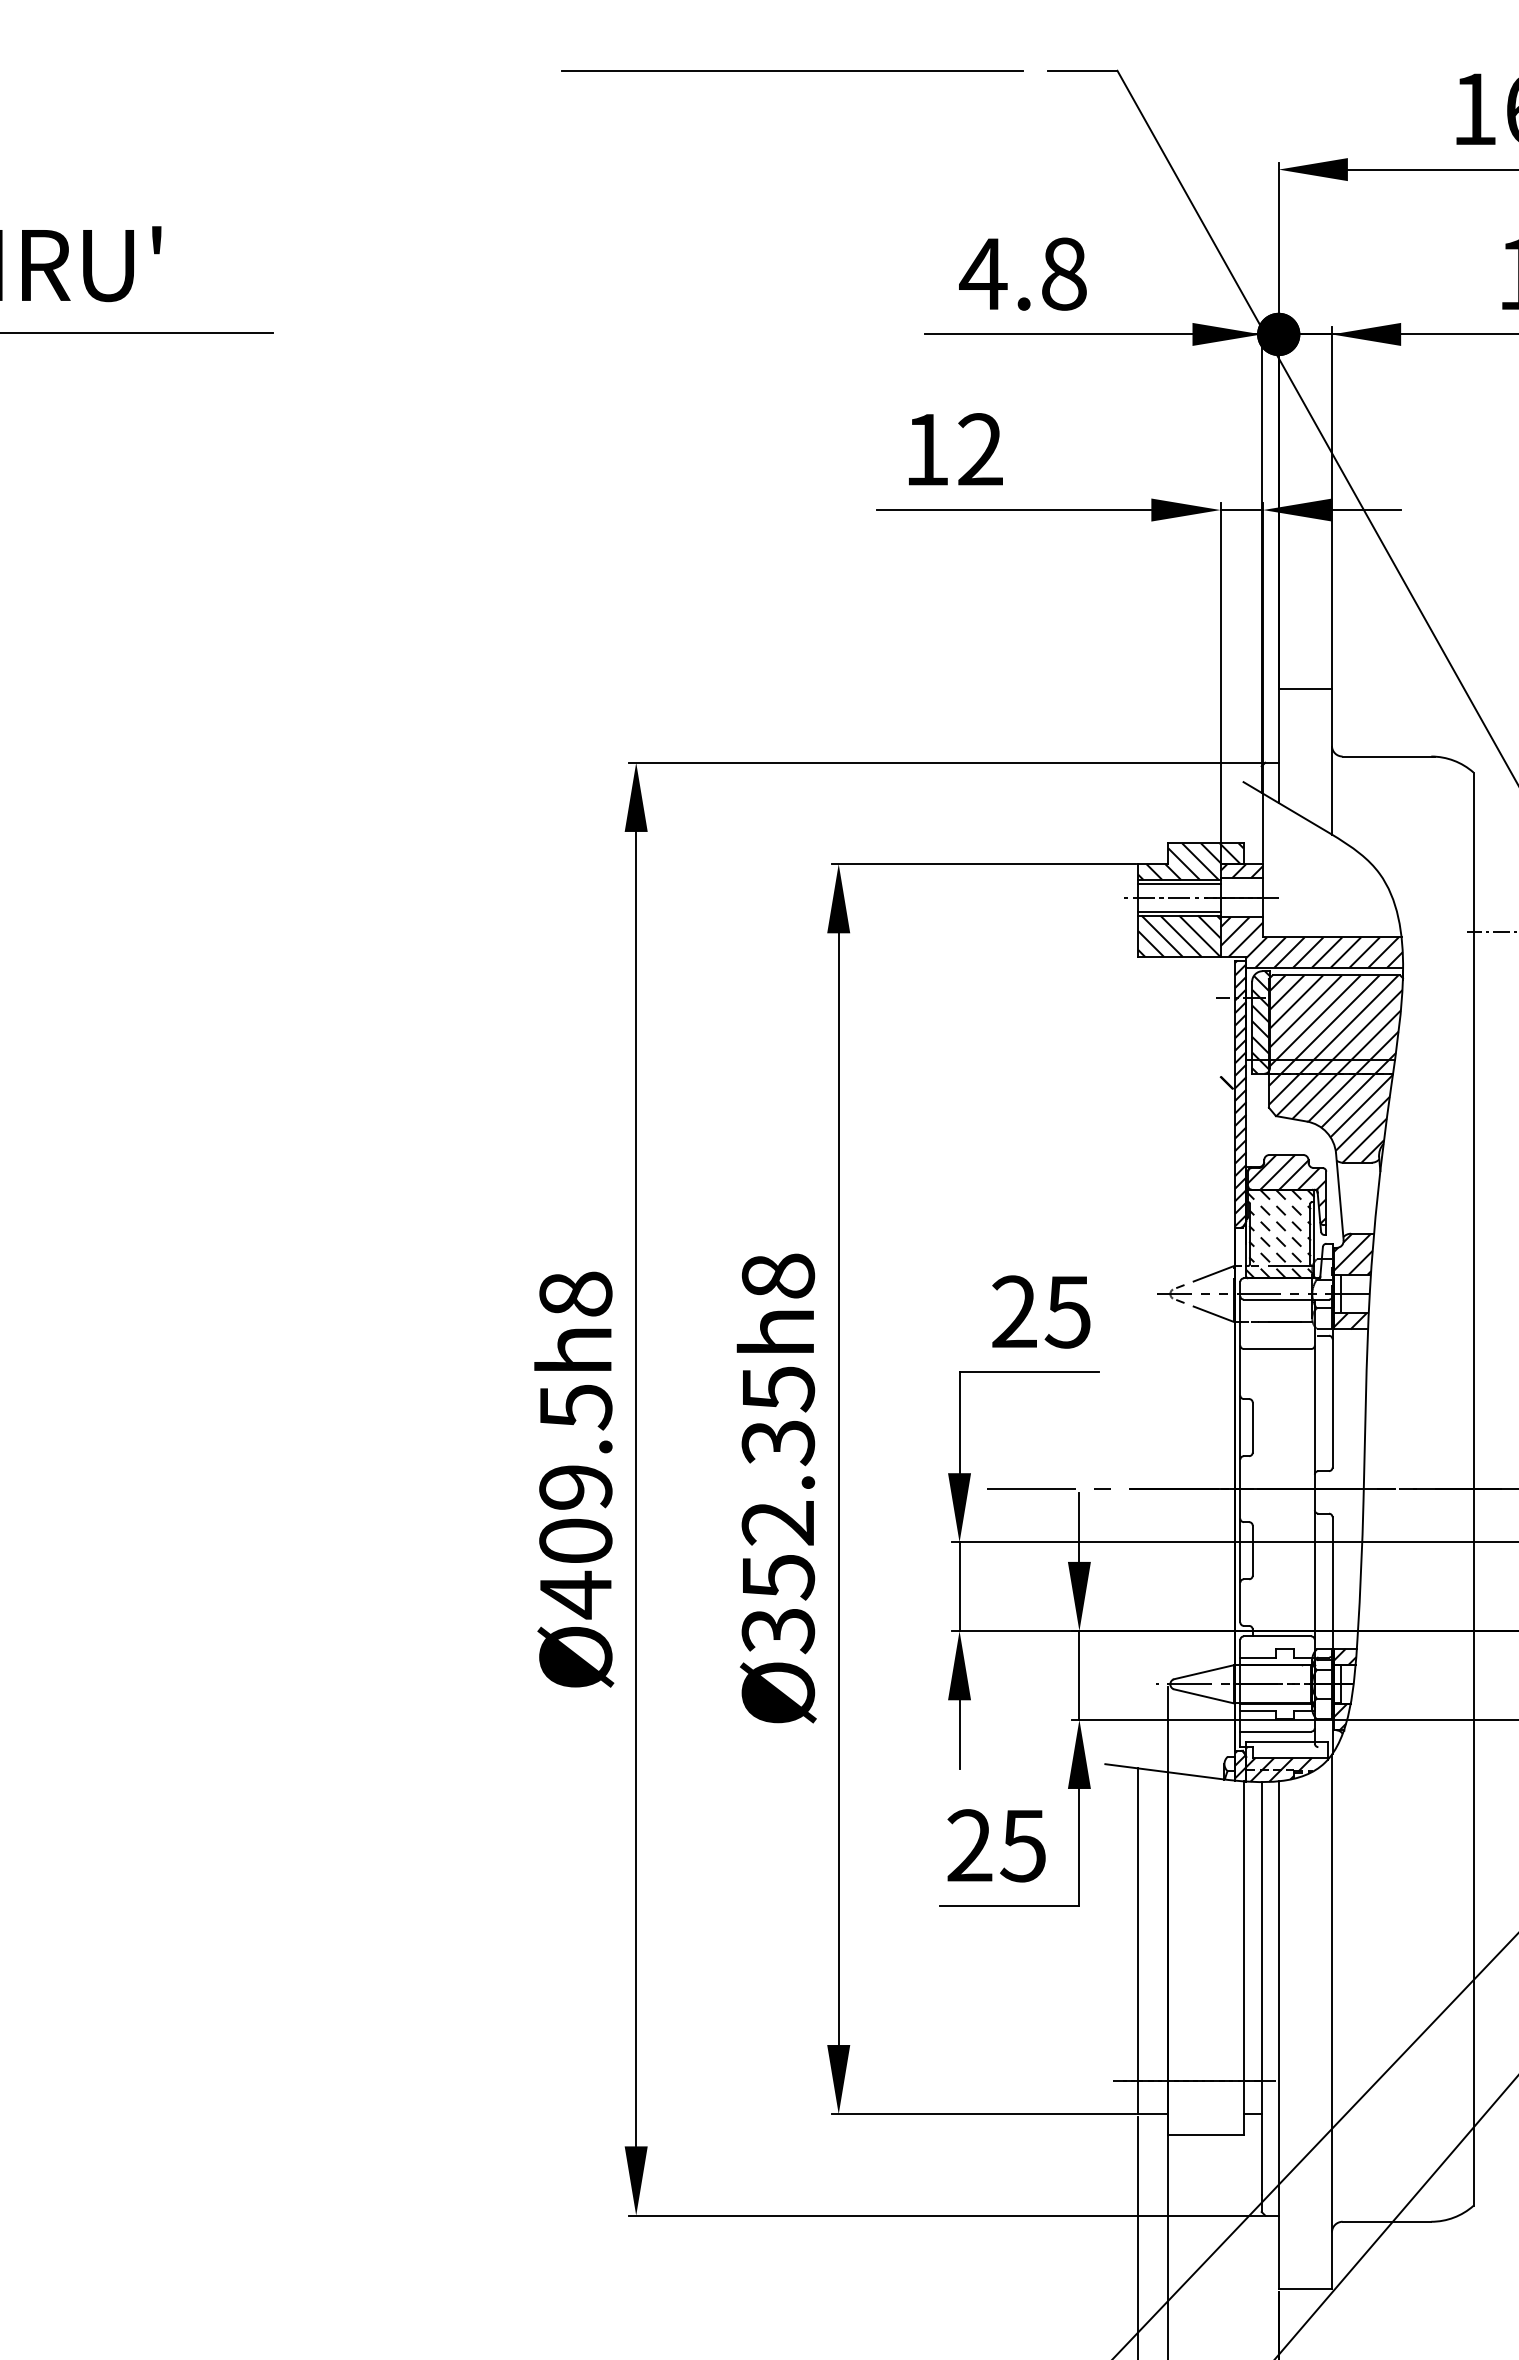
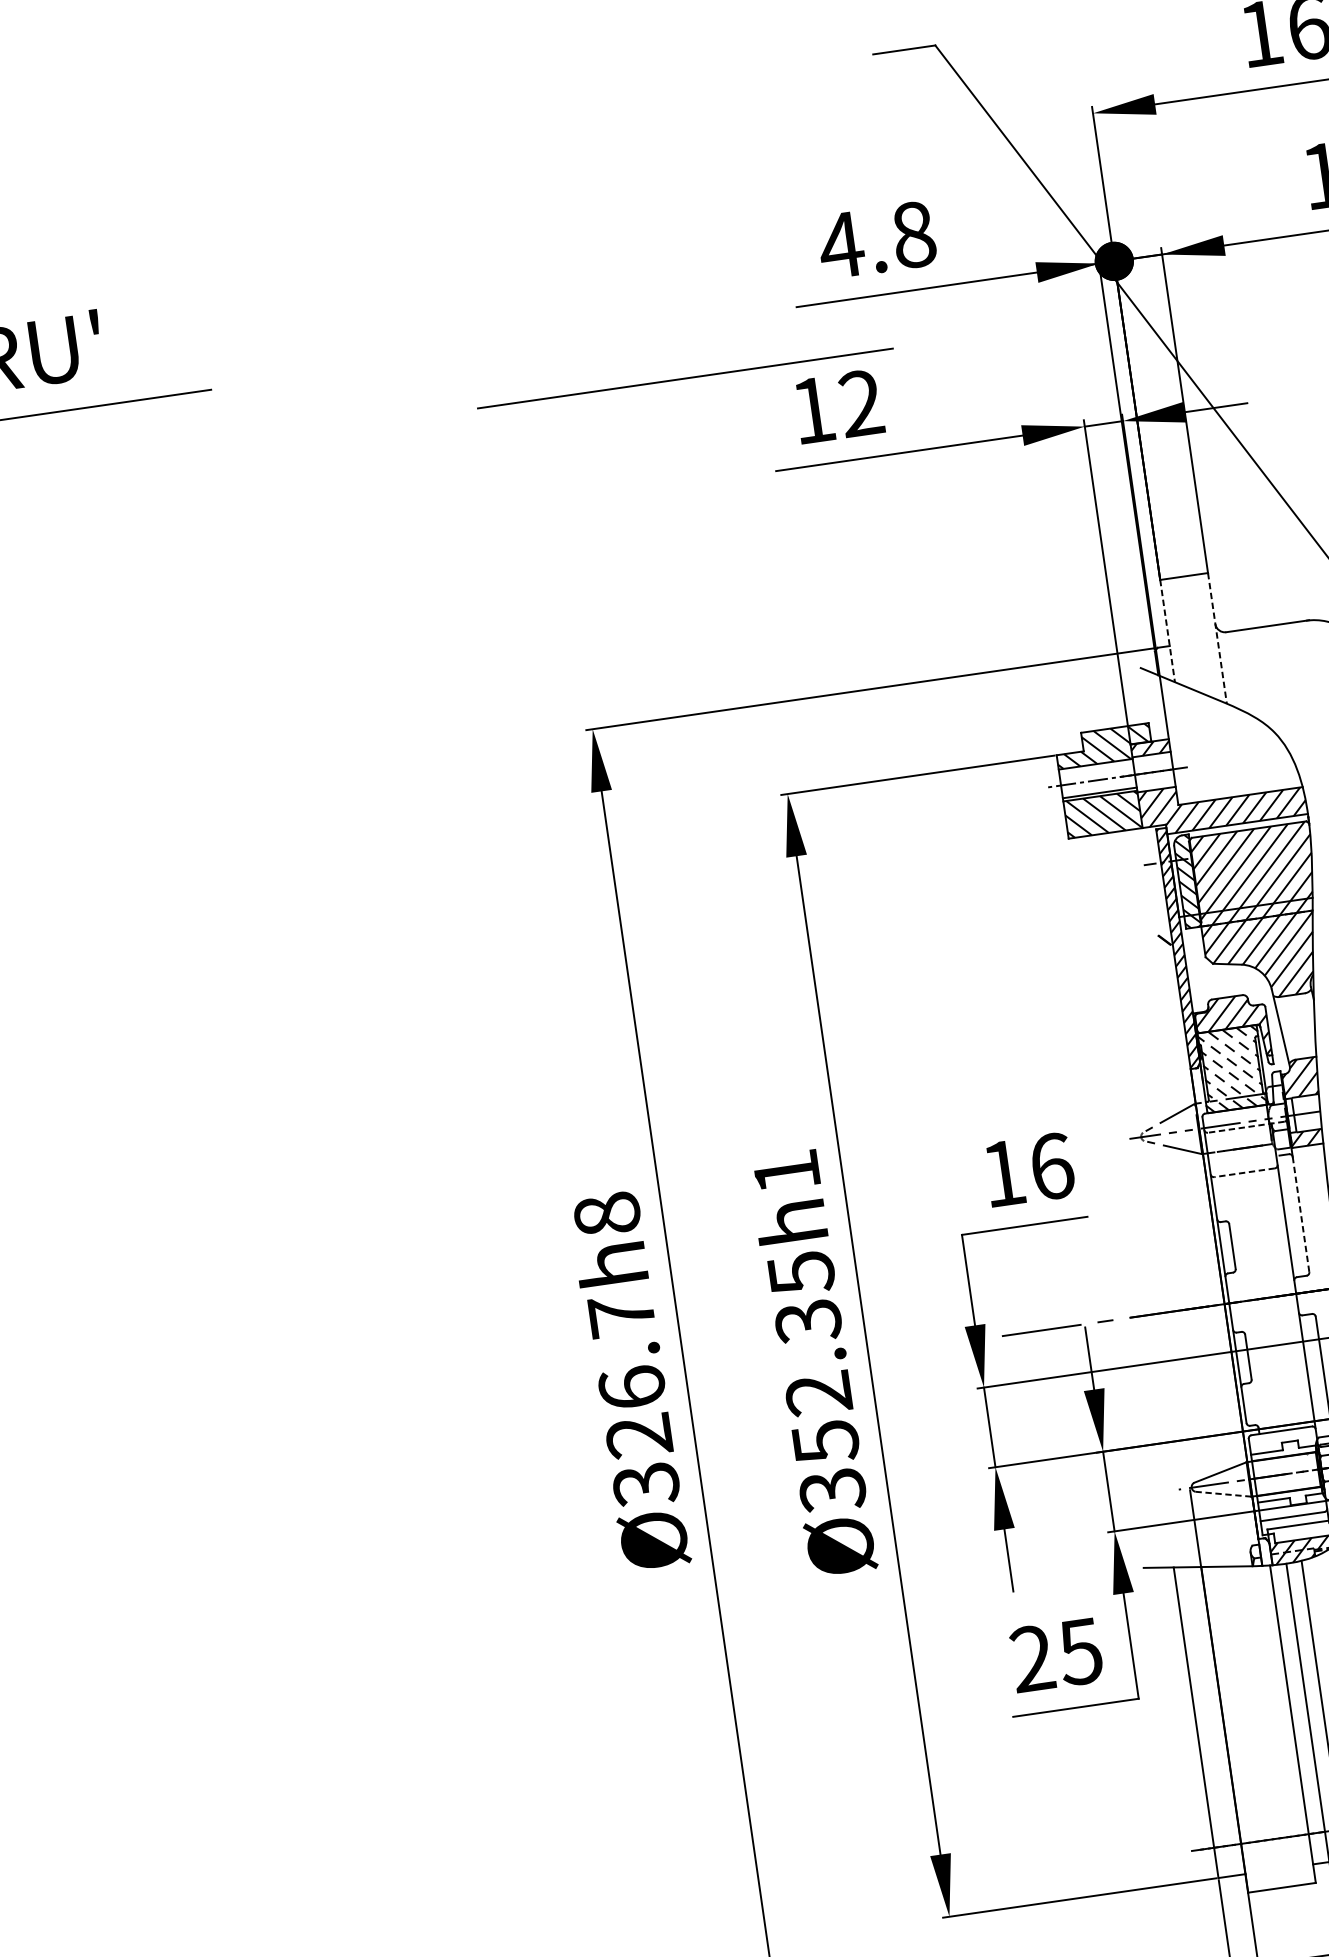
line: (792, 70) -> (685, 378), moved
line: (1278, 746) -> (1167, 631), solid -> dashed
line: (1331, 761) -> (1216, 638), solid -> dashed
line: (1179, 883) -> (1096, 767), removed
text: (778, 1275) -> (786, 1171), Ø352.35h8 -> Ø352.35h1
line: (1286, 1299) -> (1246, 1127), solid -> dashed
text: (1041, 1311) -> (1027, 1169), 25 -> 16
line: (1277, 1349) -> (1244, 1173), solid -> dashed
line: (1332, 1403) -> (1300, 1214), solid -> dashed
text: (575, 1501) -> (633, 1400), Ø409.5h8 -> Ø326.7h8
line: (1203, 1696) -> (1223, 1494), solid -> dashed
hatch: (1240, 1765) -> (1265, 1551), removed

